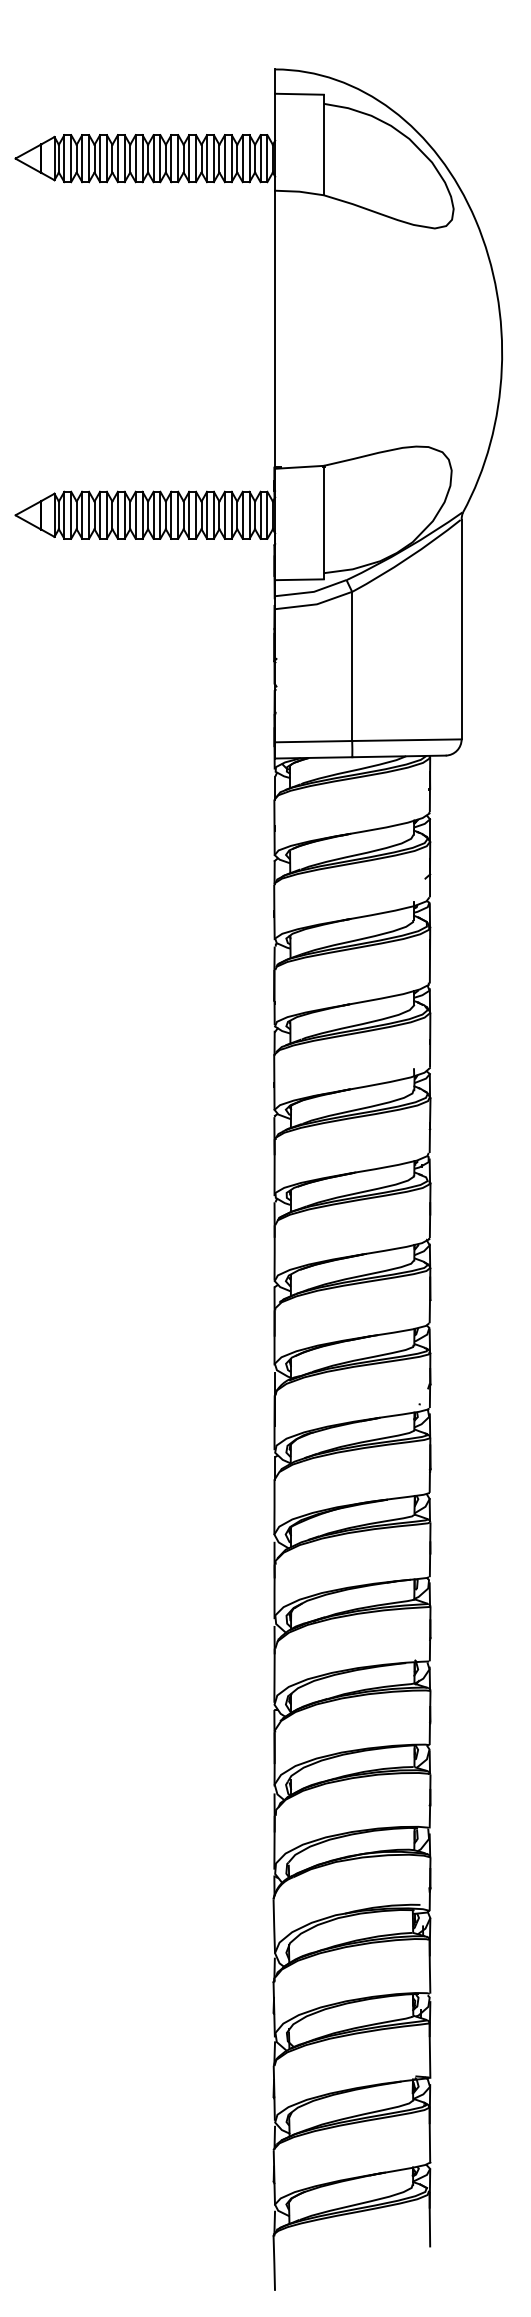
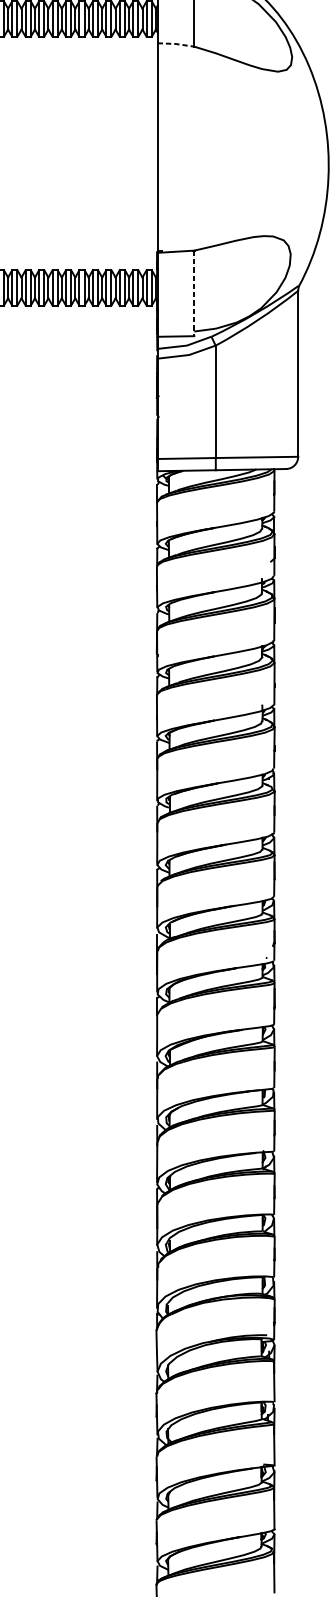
line: (299, 191) -> (175, 43), solid -> dashed
line: (323, 522) -> (194, 293), solid -> dashed

